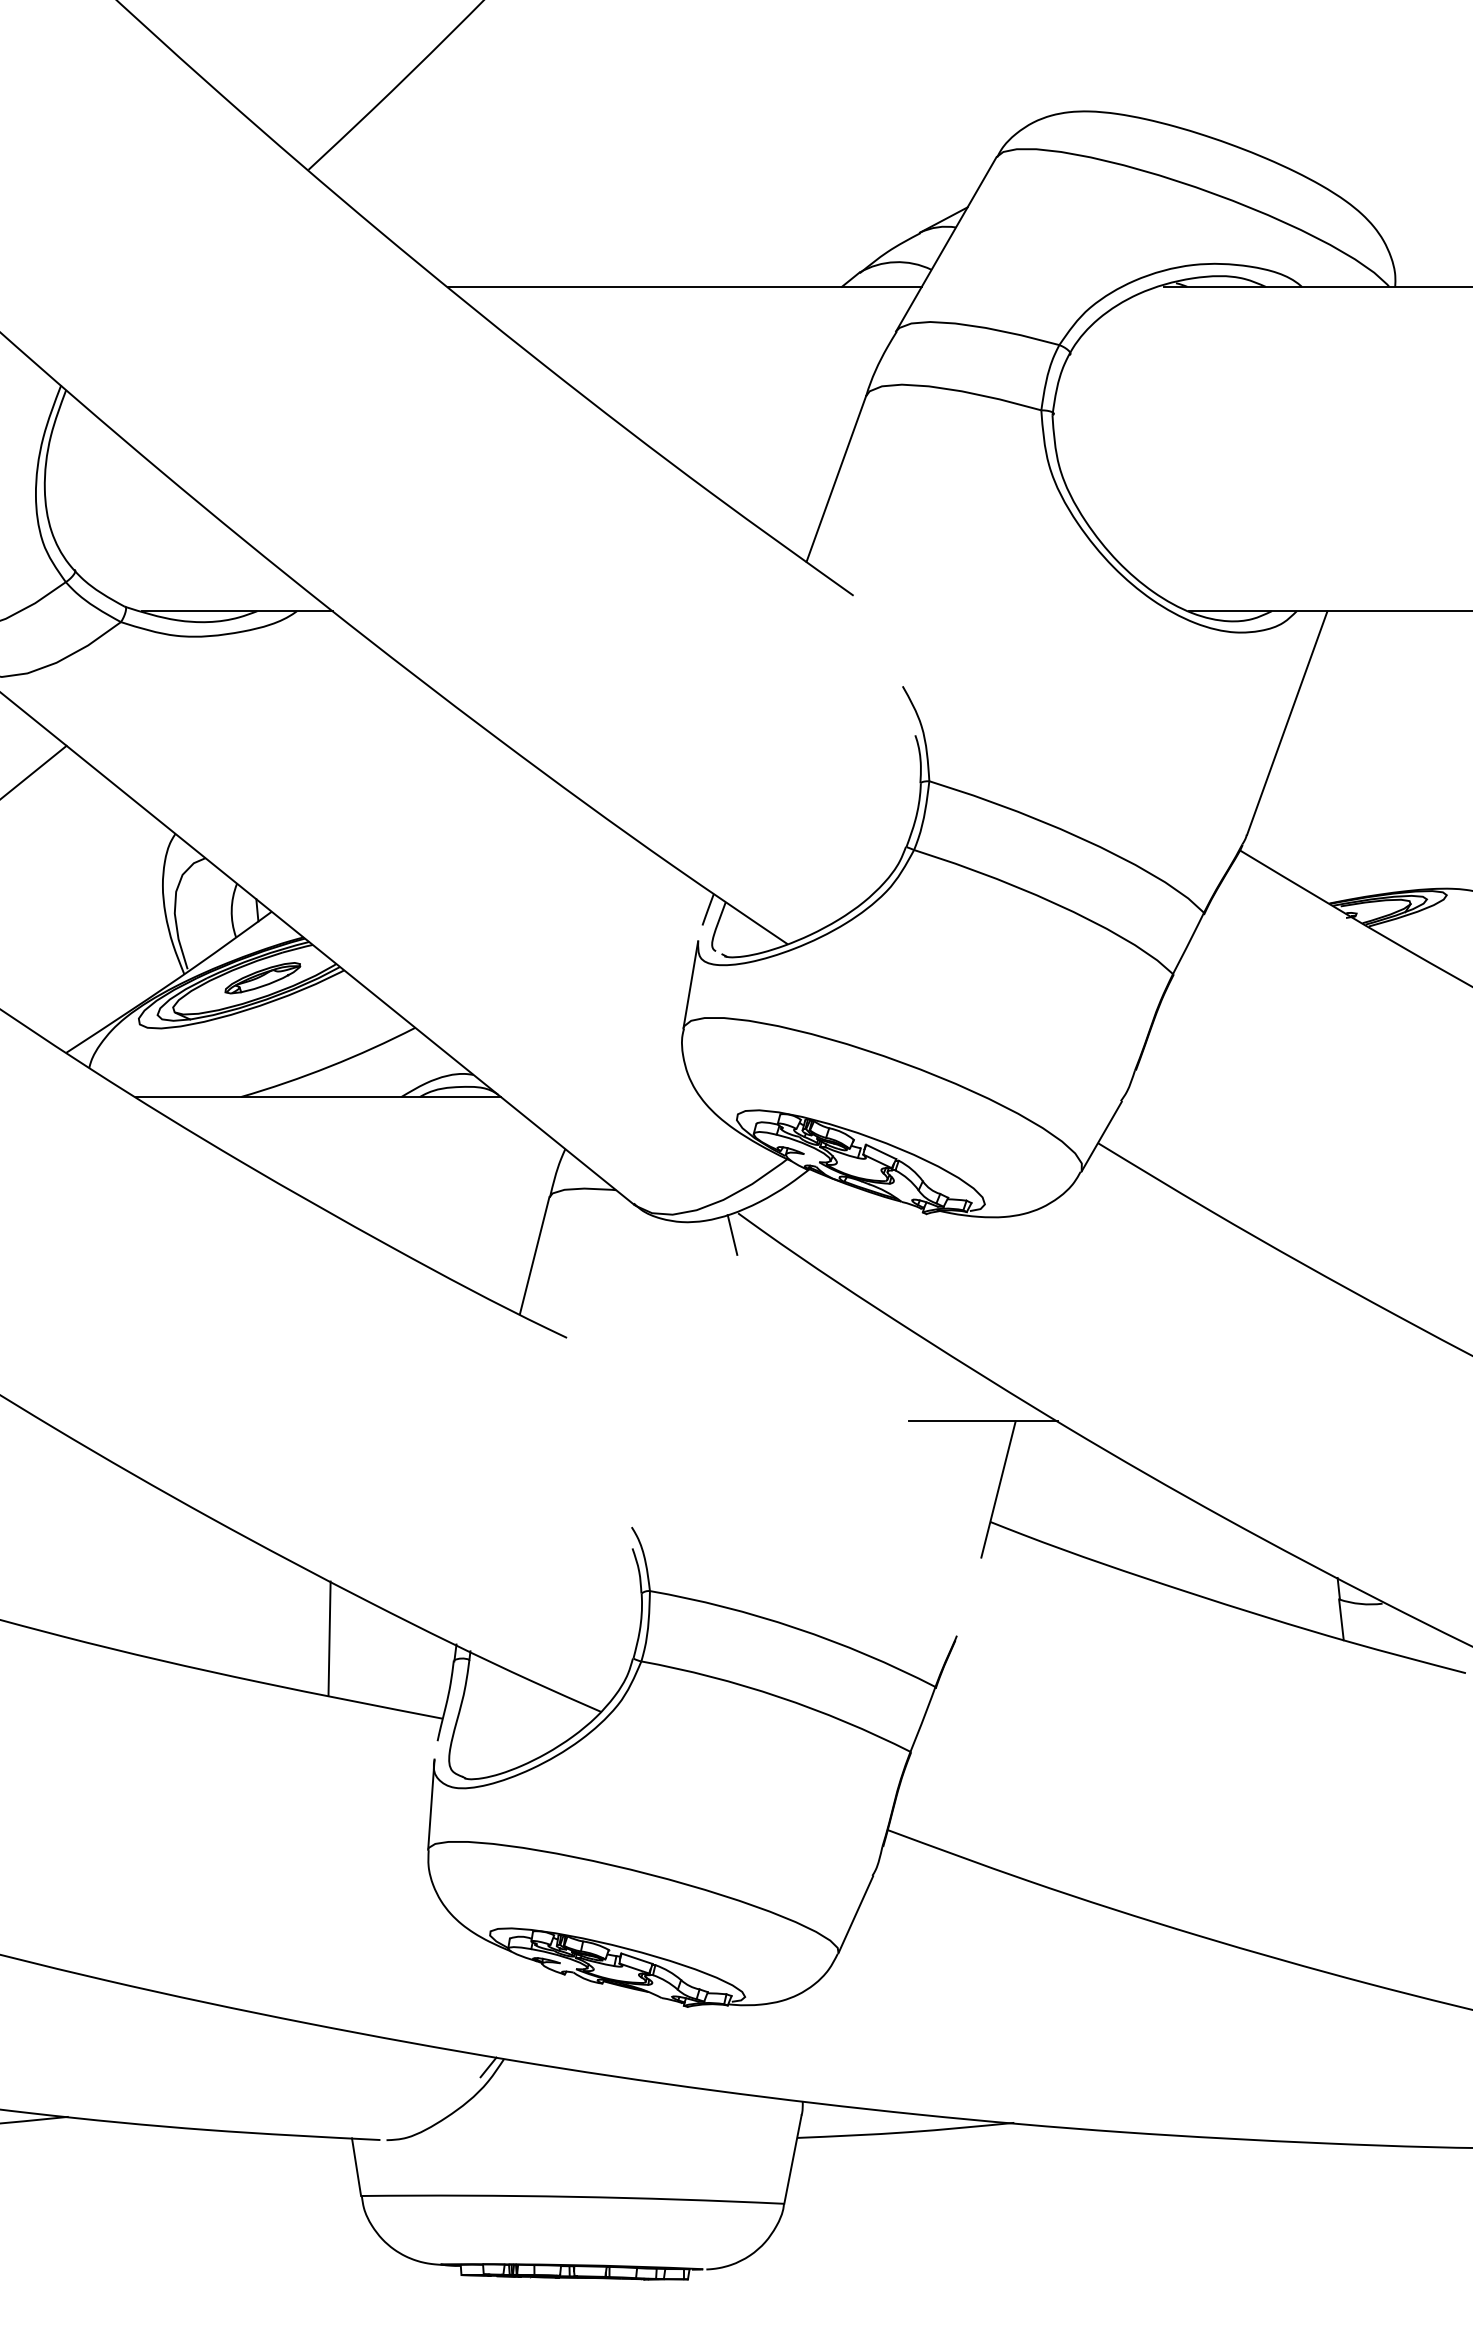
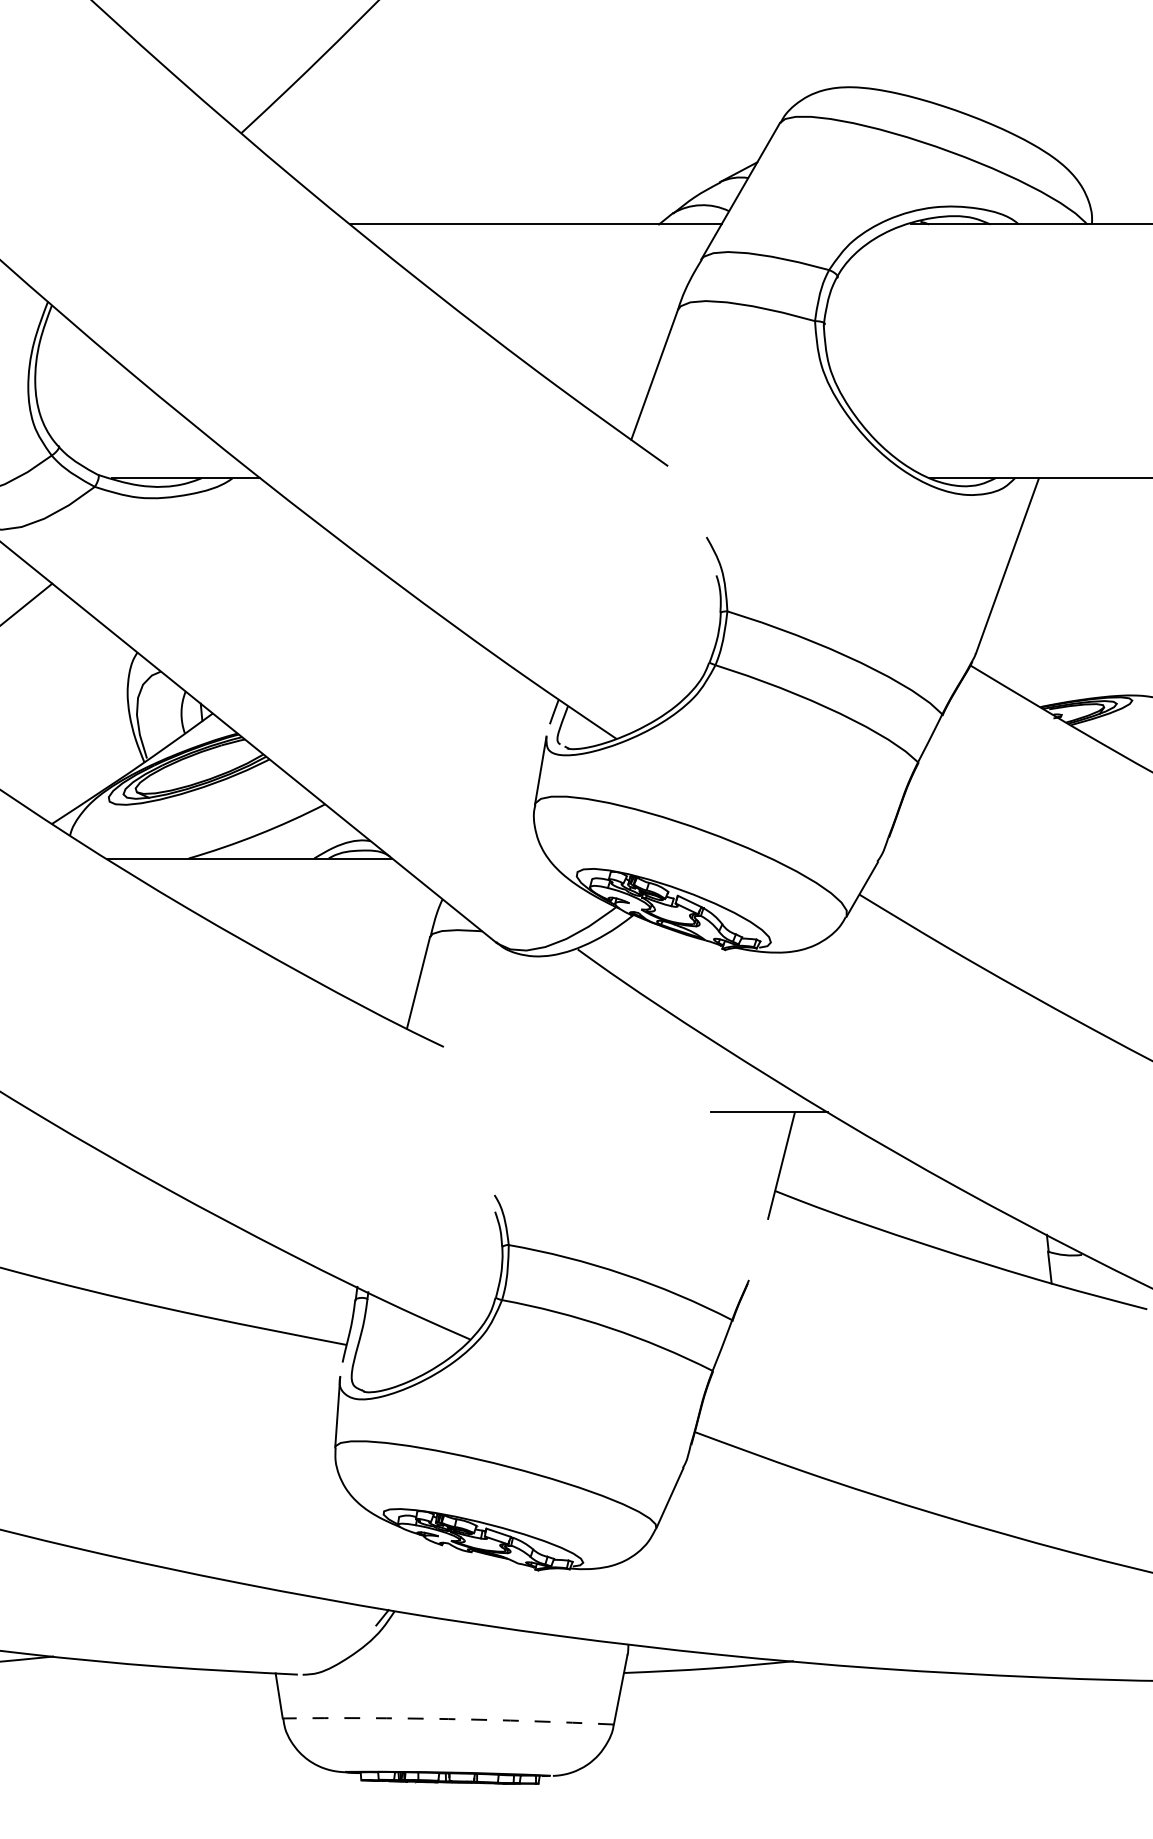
part: (262, 978) -> (205, 765), removed
line: (732, 1234) -> (573, 966), removed
line: (329, 1638) -> (258, 1282), removed
arc: (572, 2196) -> (448, 1718), solid -> dashed

